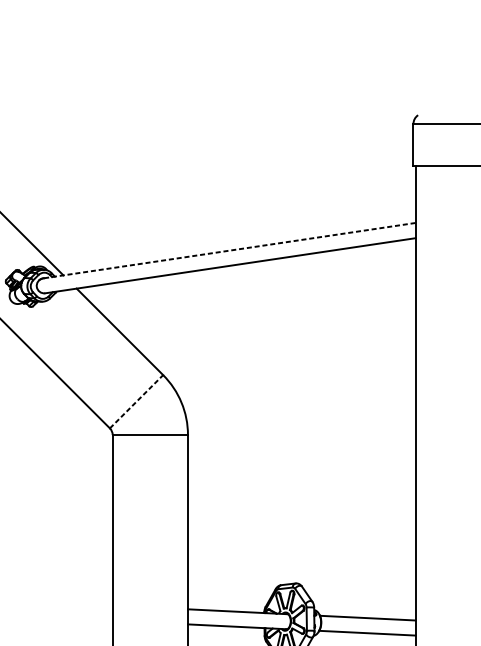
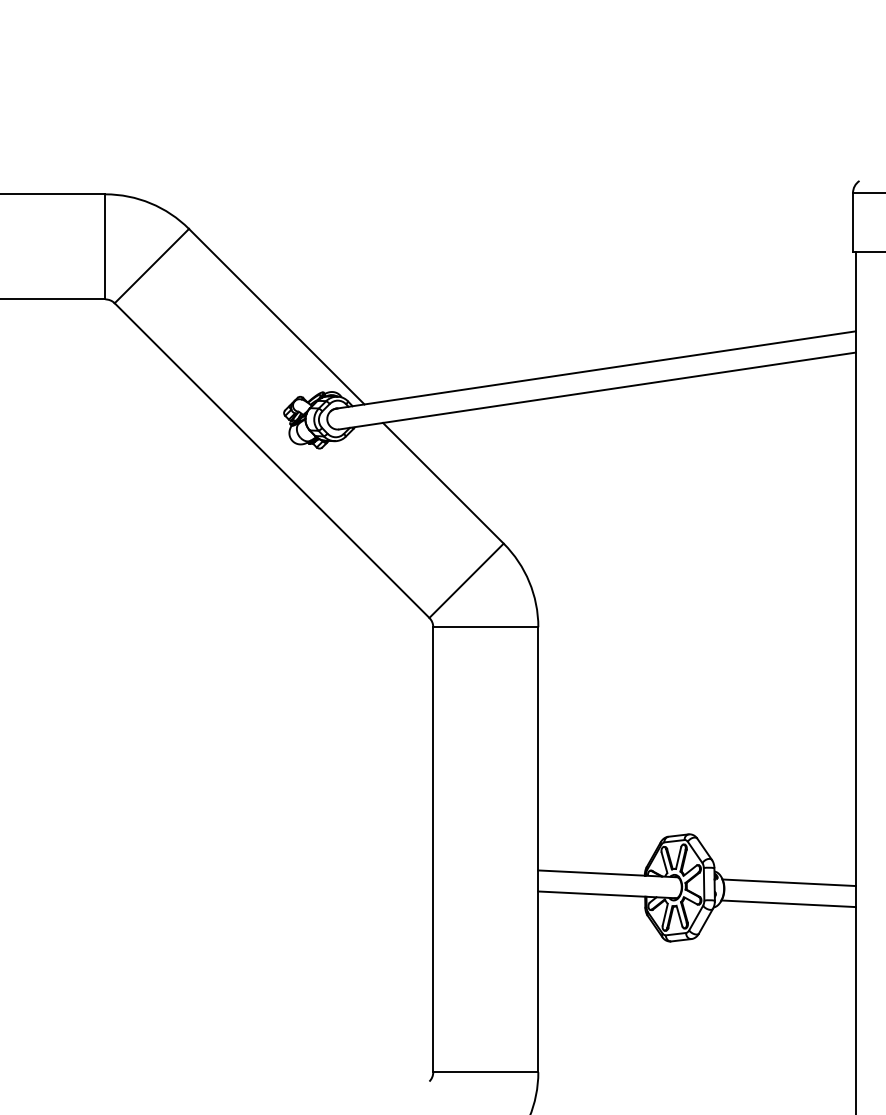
line: (229, 251) -> (596, 370), dashed -> solid
line: (136, 401) -> (466, 580), dashed -> solid

